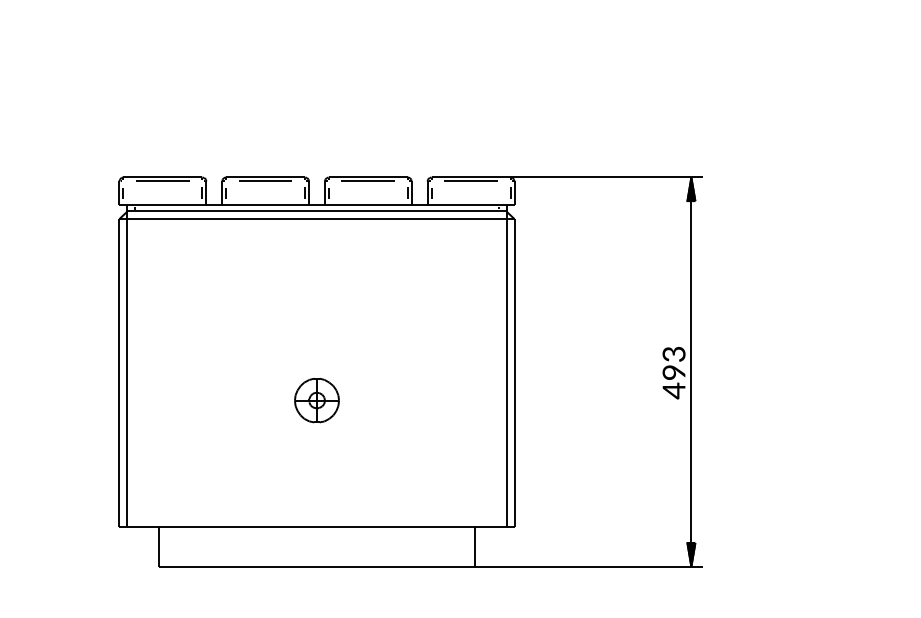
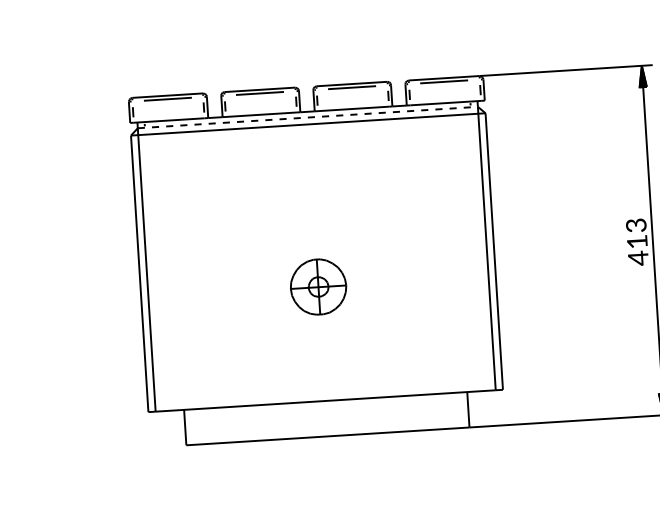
line: (316, 211) -> (307, 117), solid -> dashed
text: (673, 372) -> (636, 241), 493 -> 413
part: (316, 400) -> (318, 287), size x1.4

